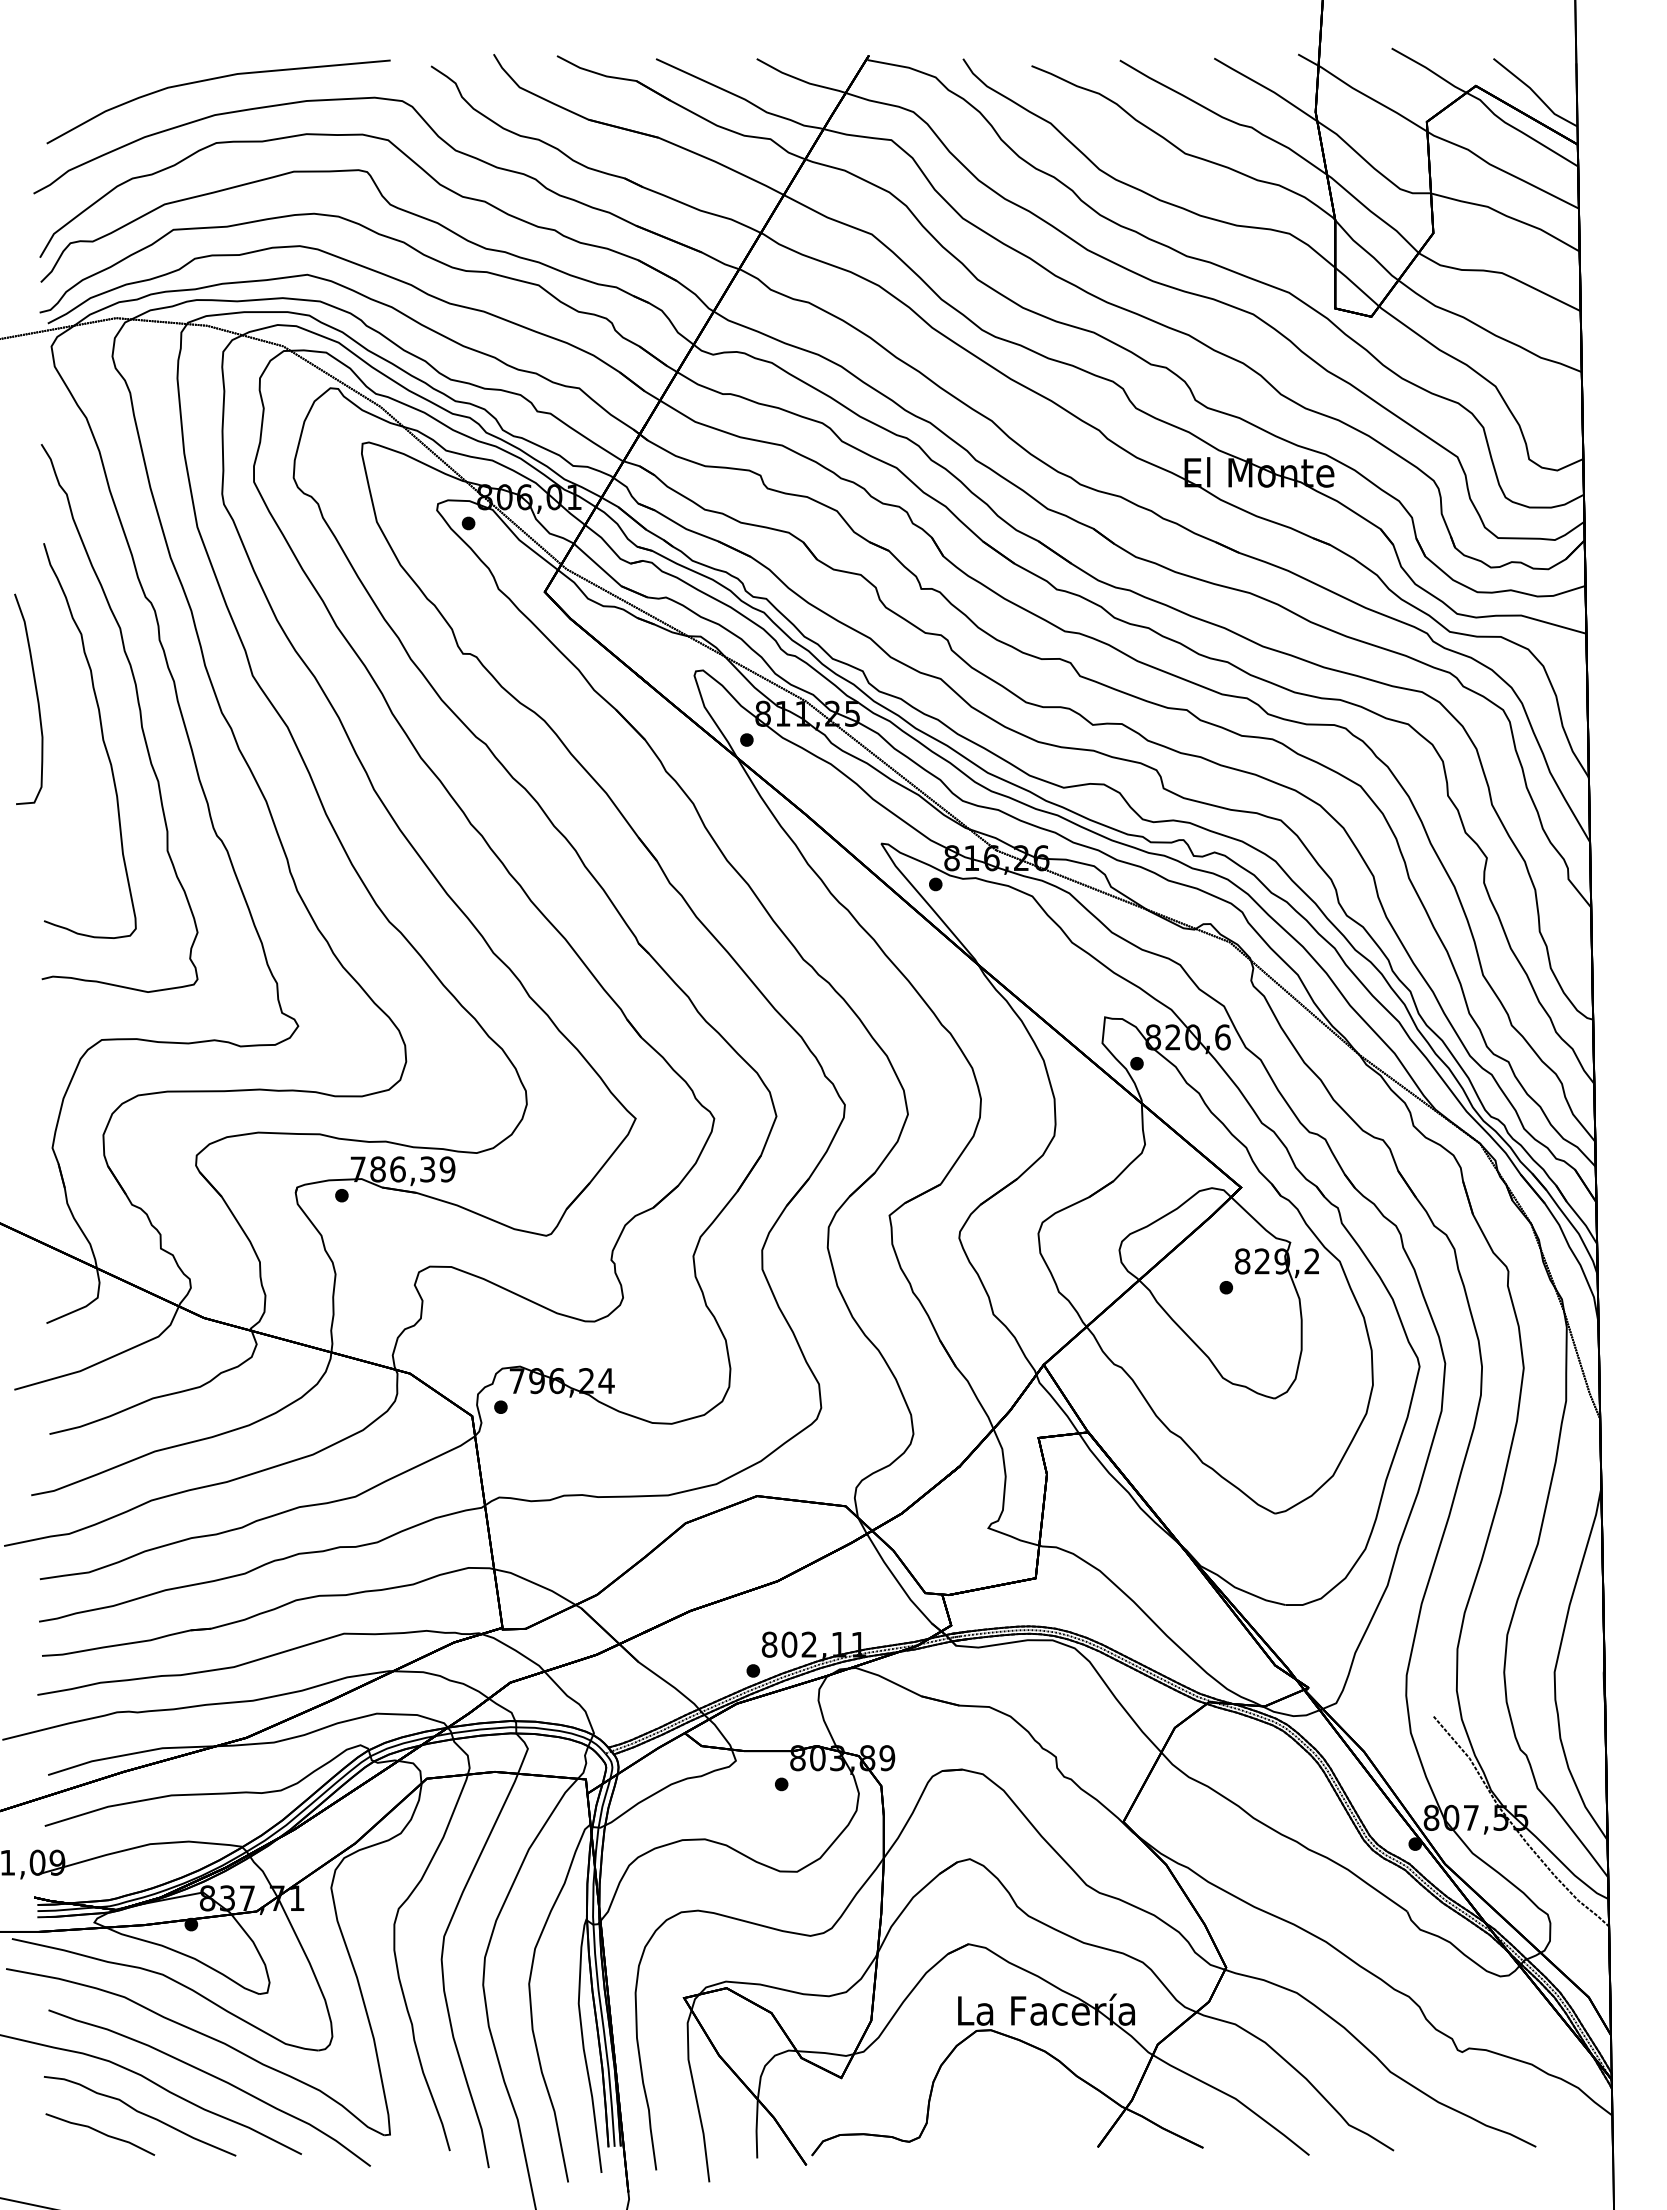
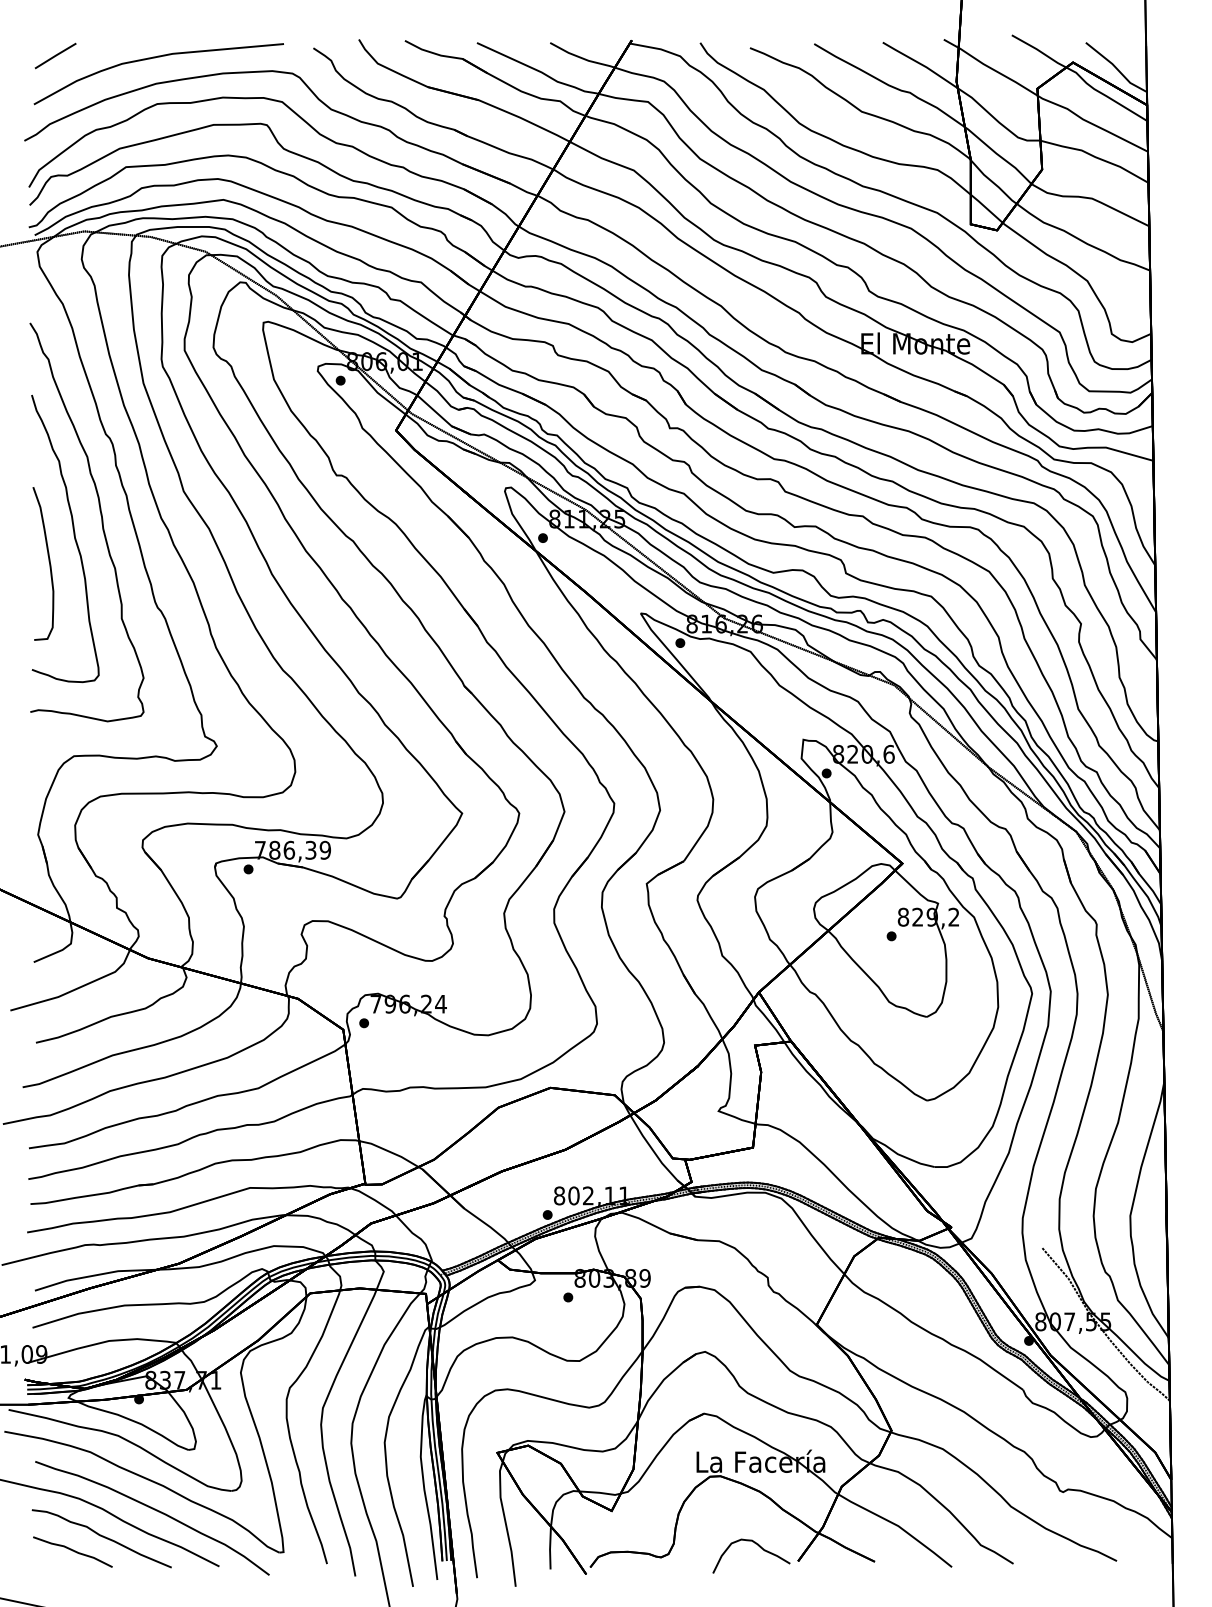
line: (76, 76) -> (55, 55), added
curve: (36, 698) -> (49, 563), moved
curve: (1045, 2128) -> (760, 1547), added

